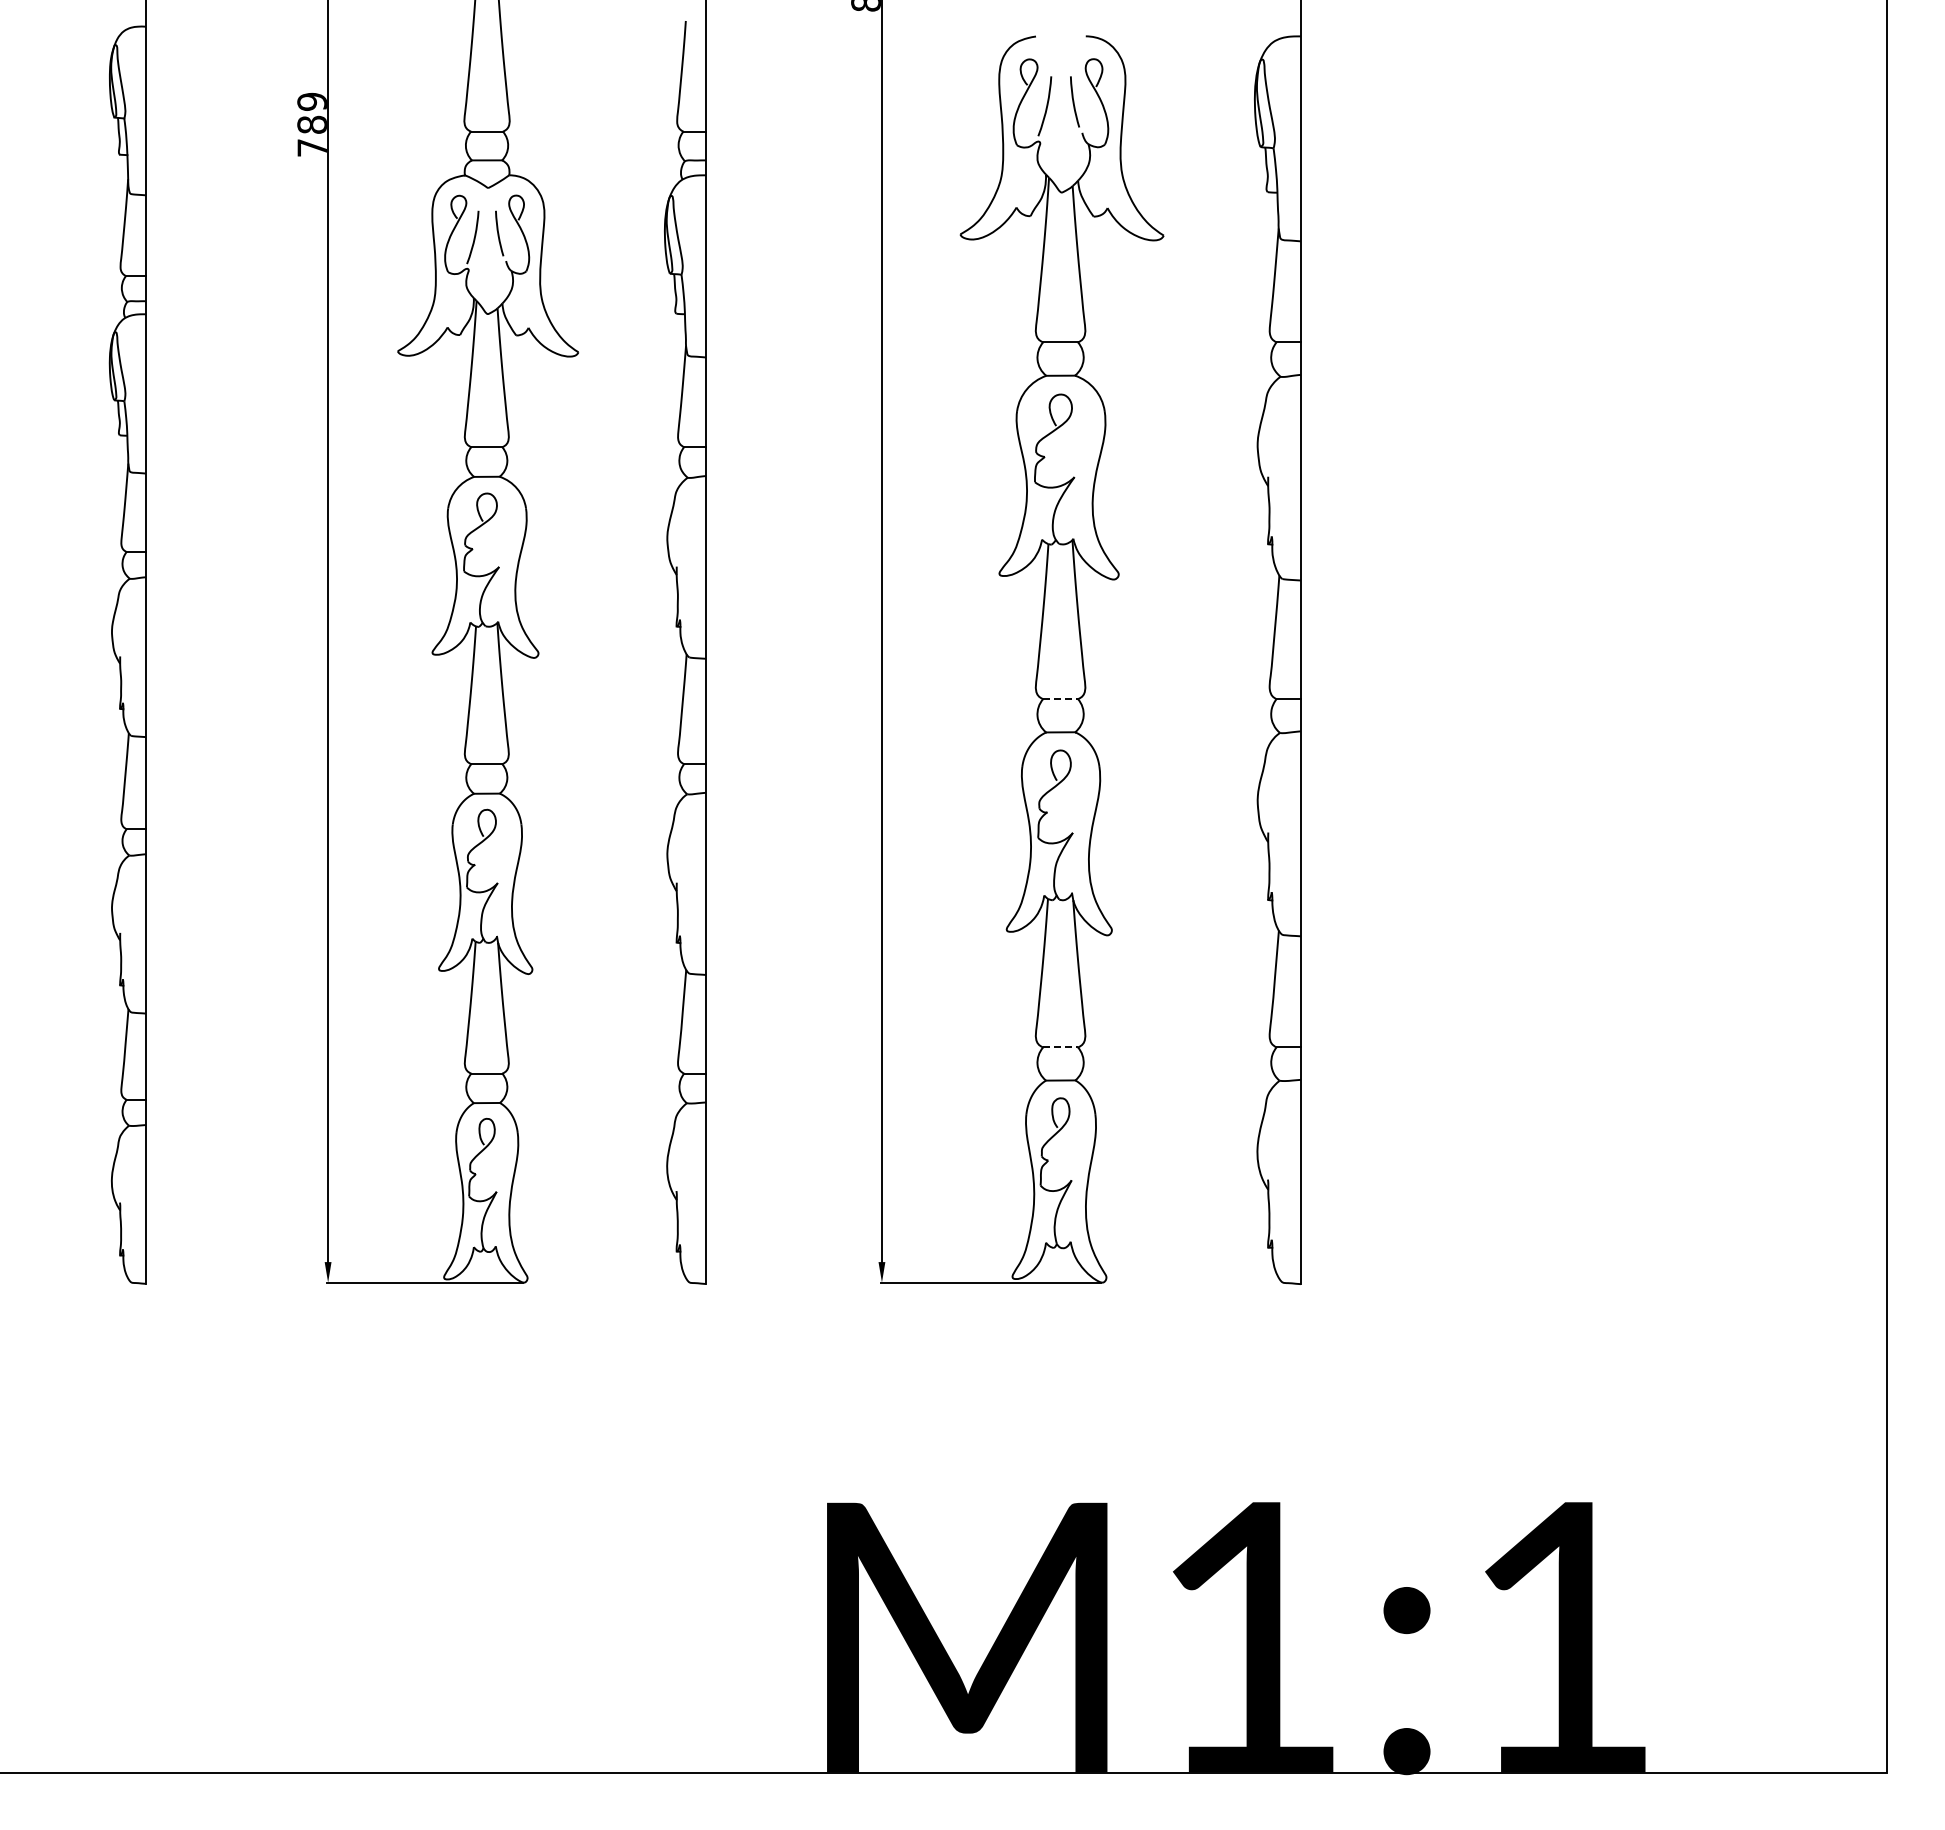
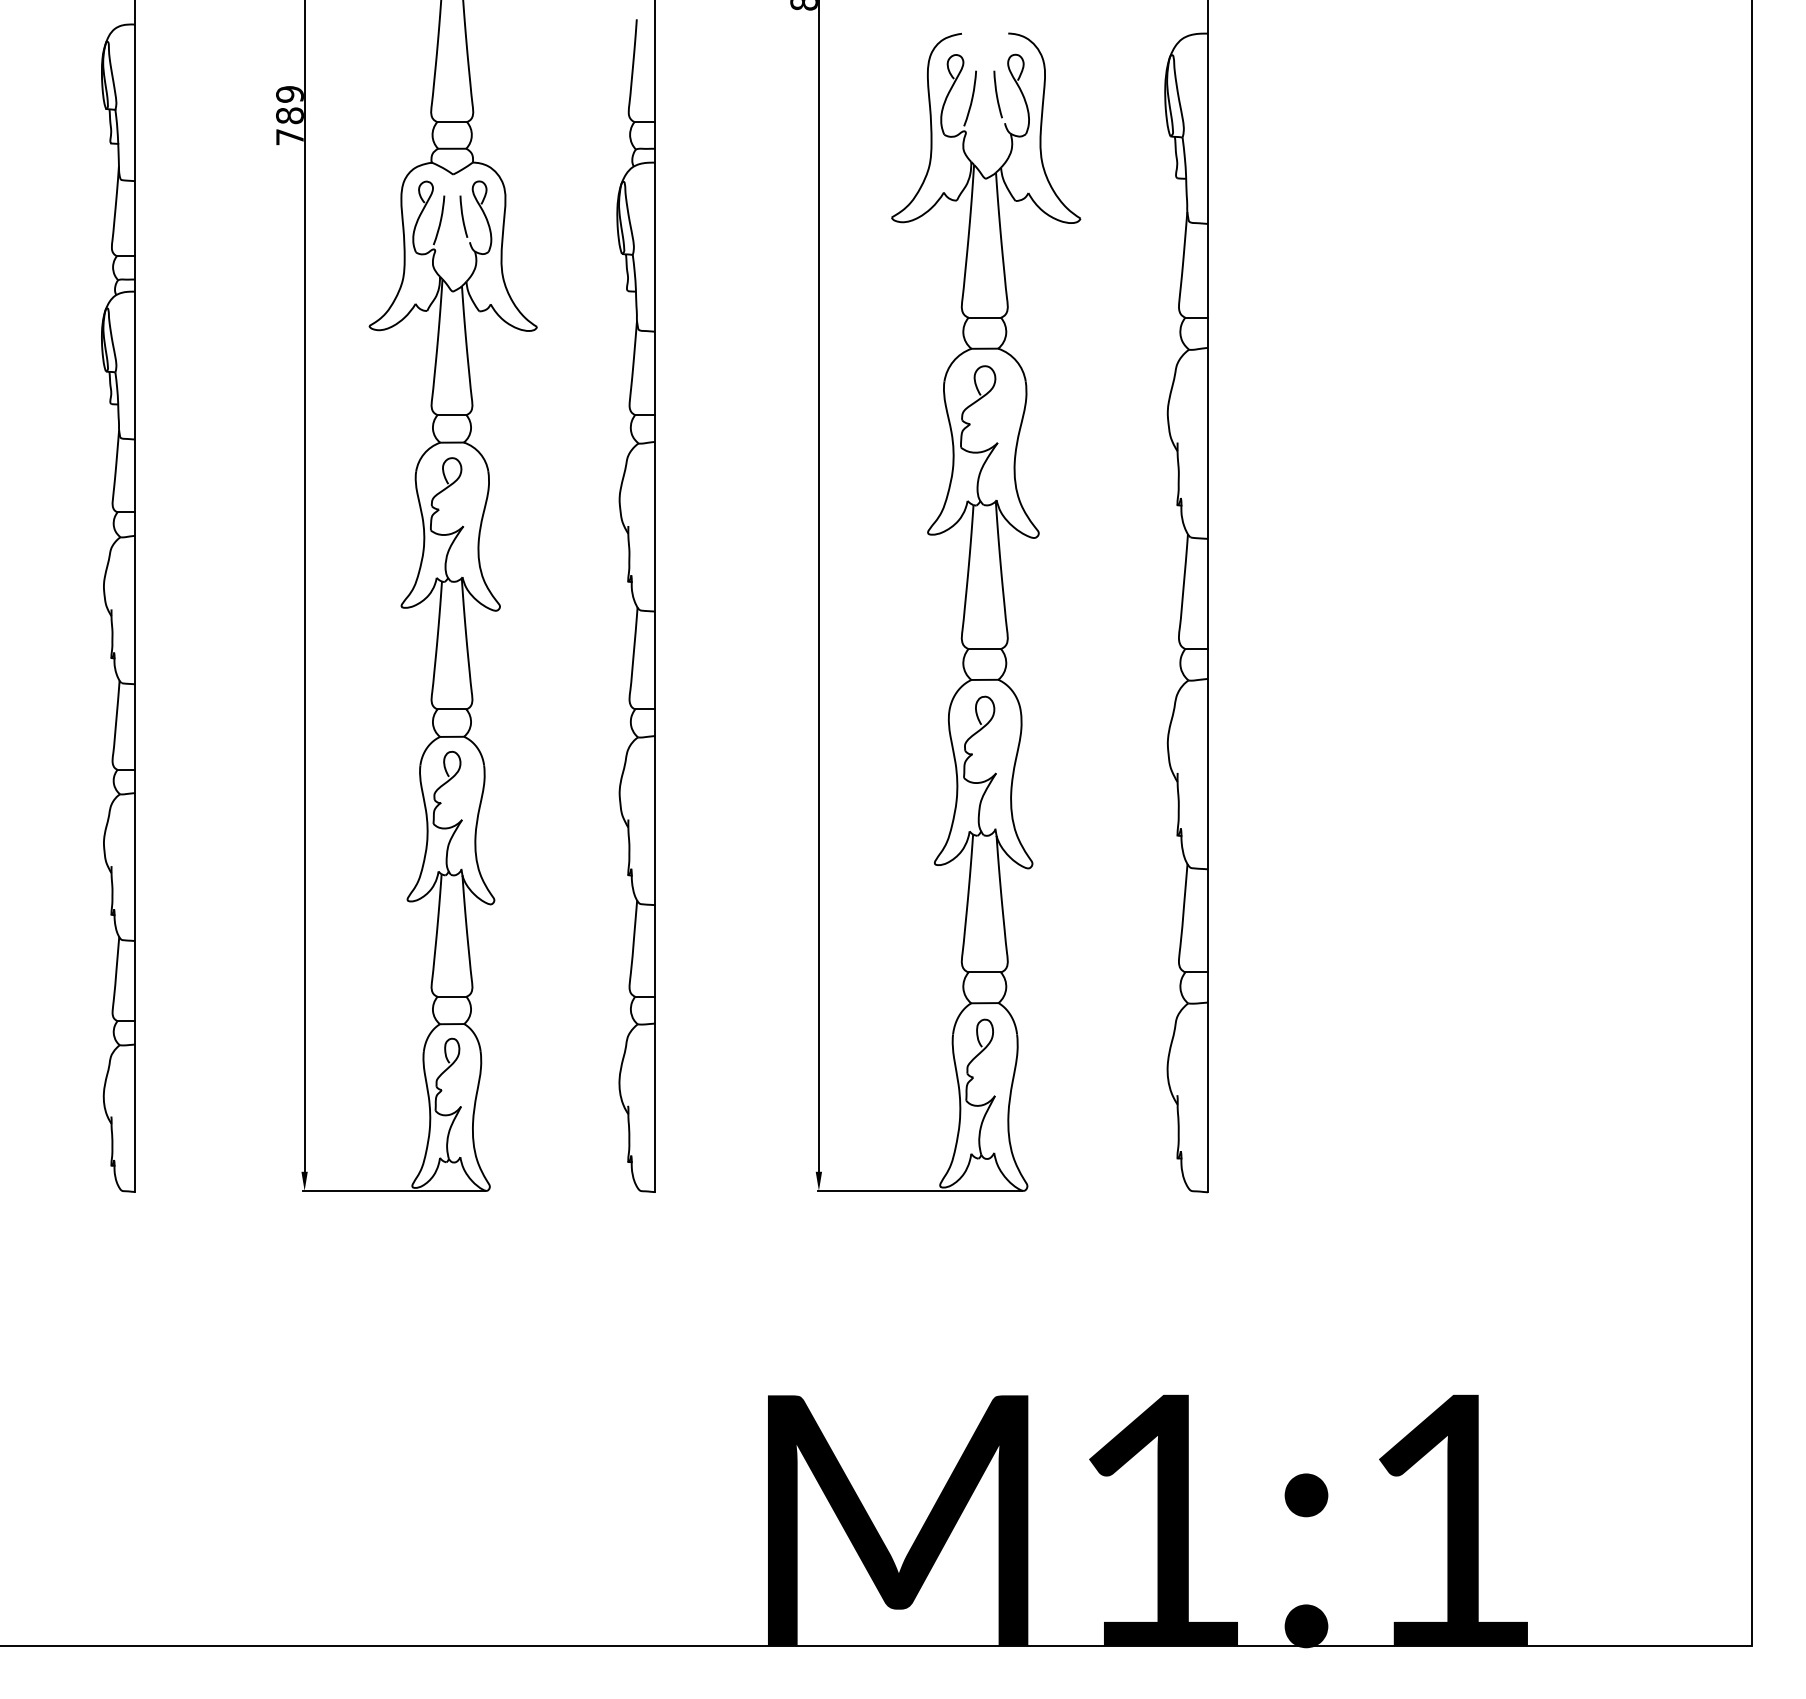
line: (1061, 699) -> (985, 649), dashed -> solid
line: (1061, 1047) -> (985, 972), dashed -> solid

